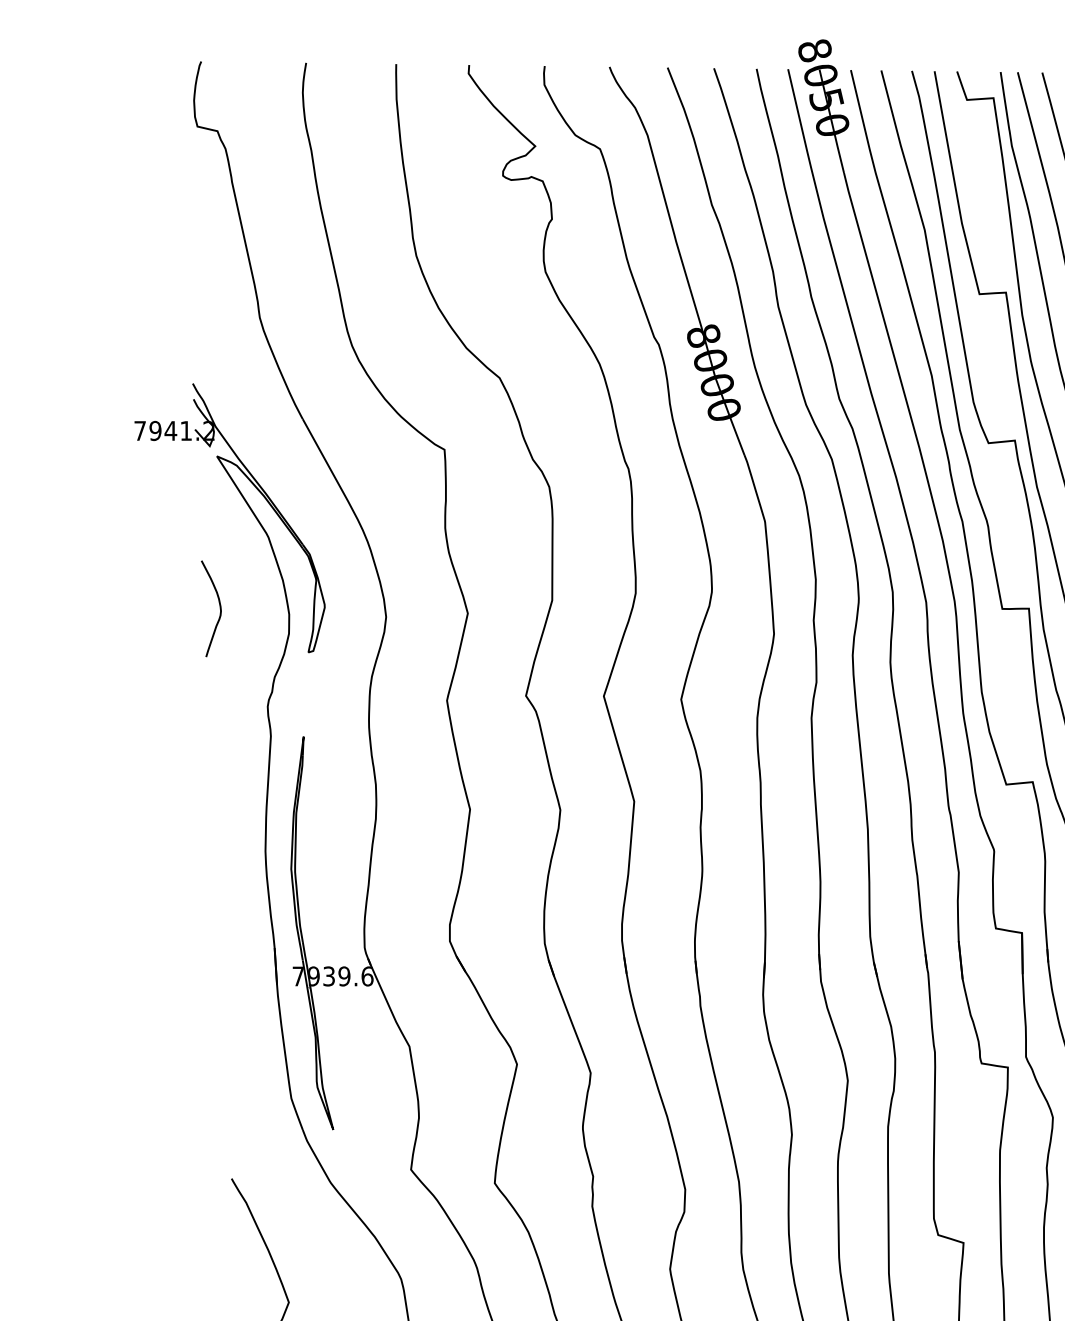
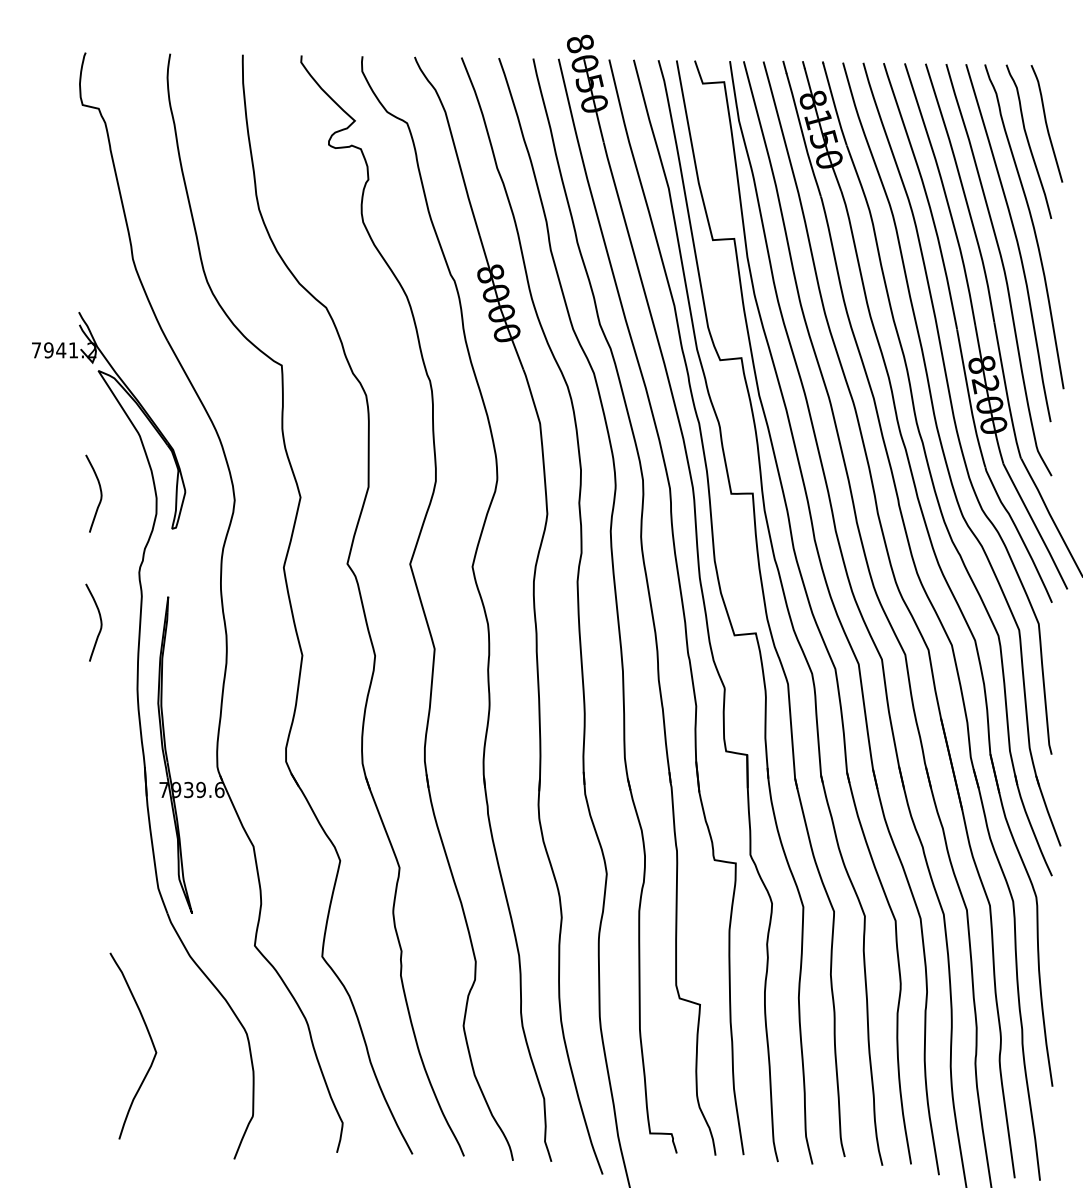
curve: (219, 768) -> (100, 622), added

